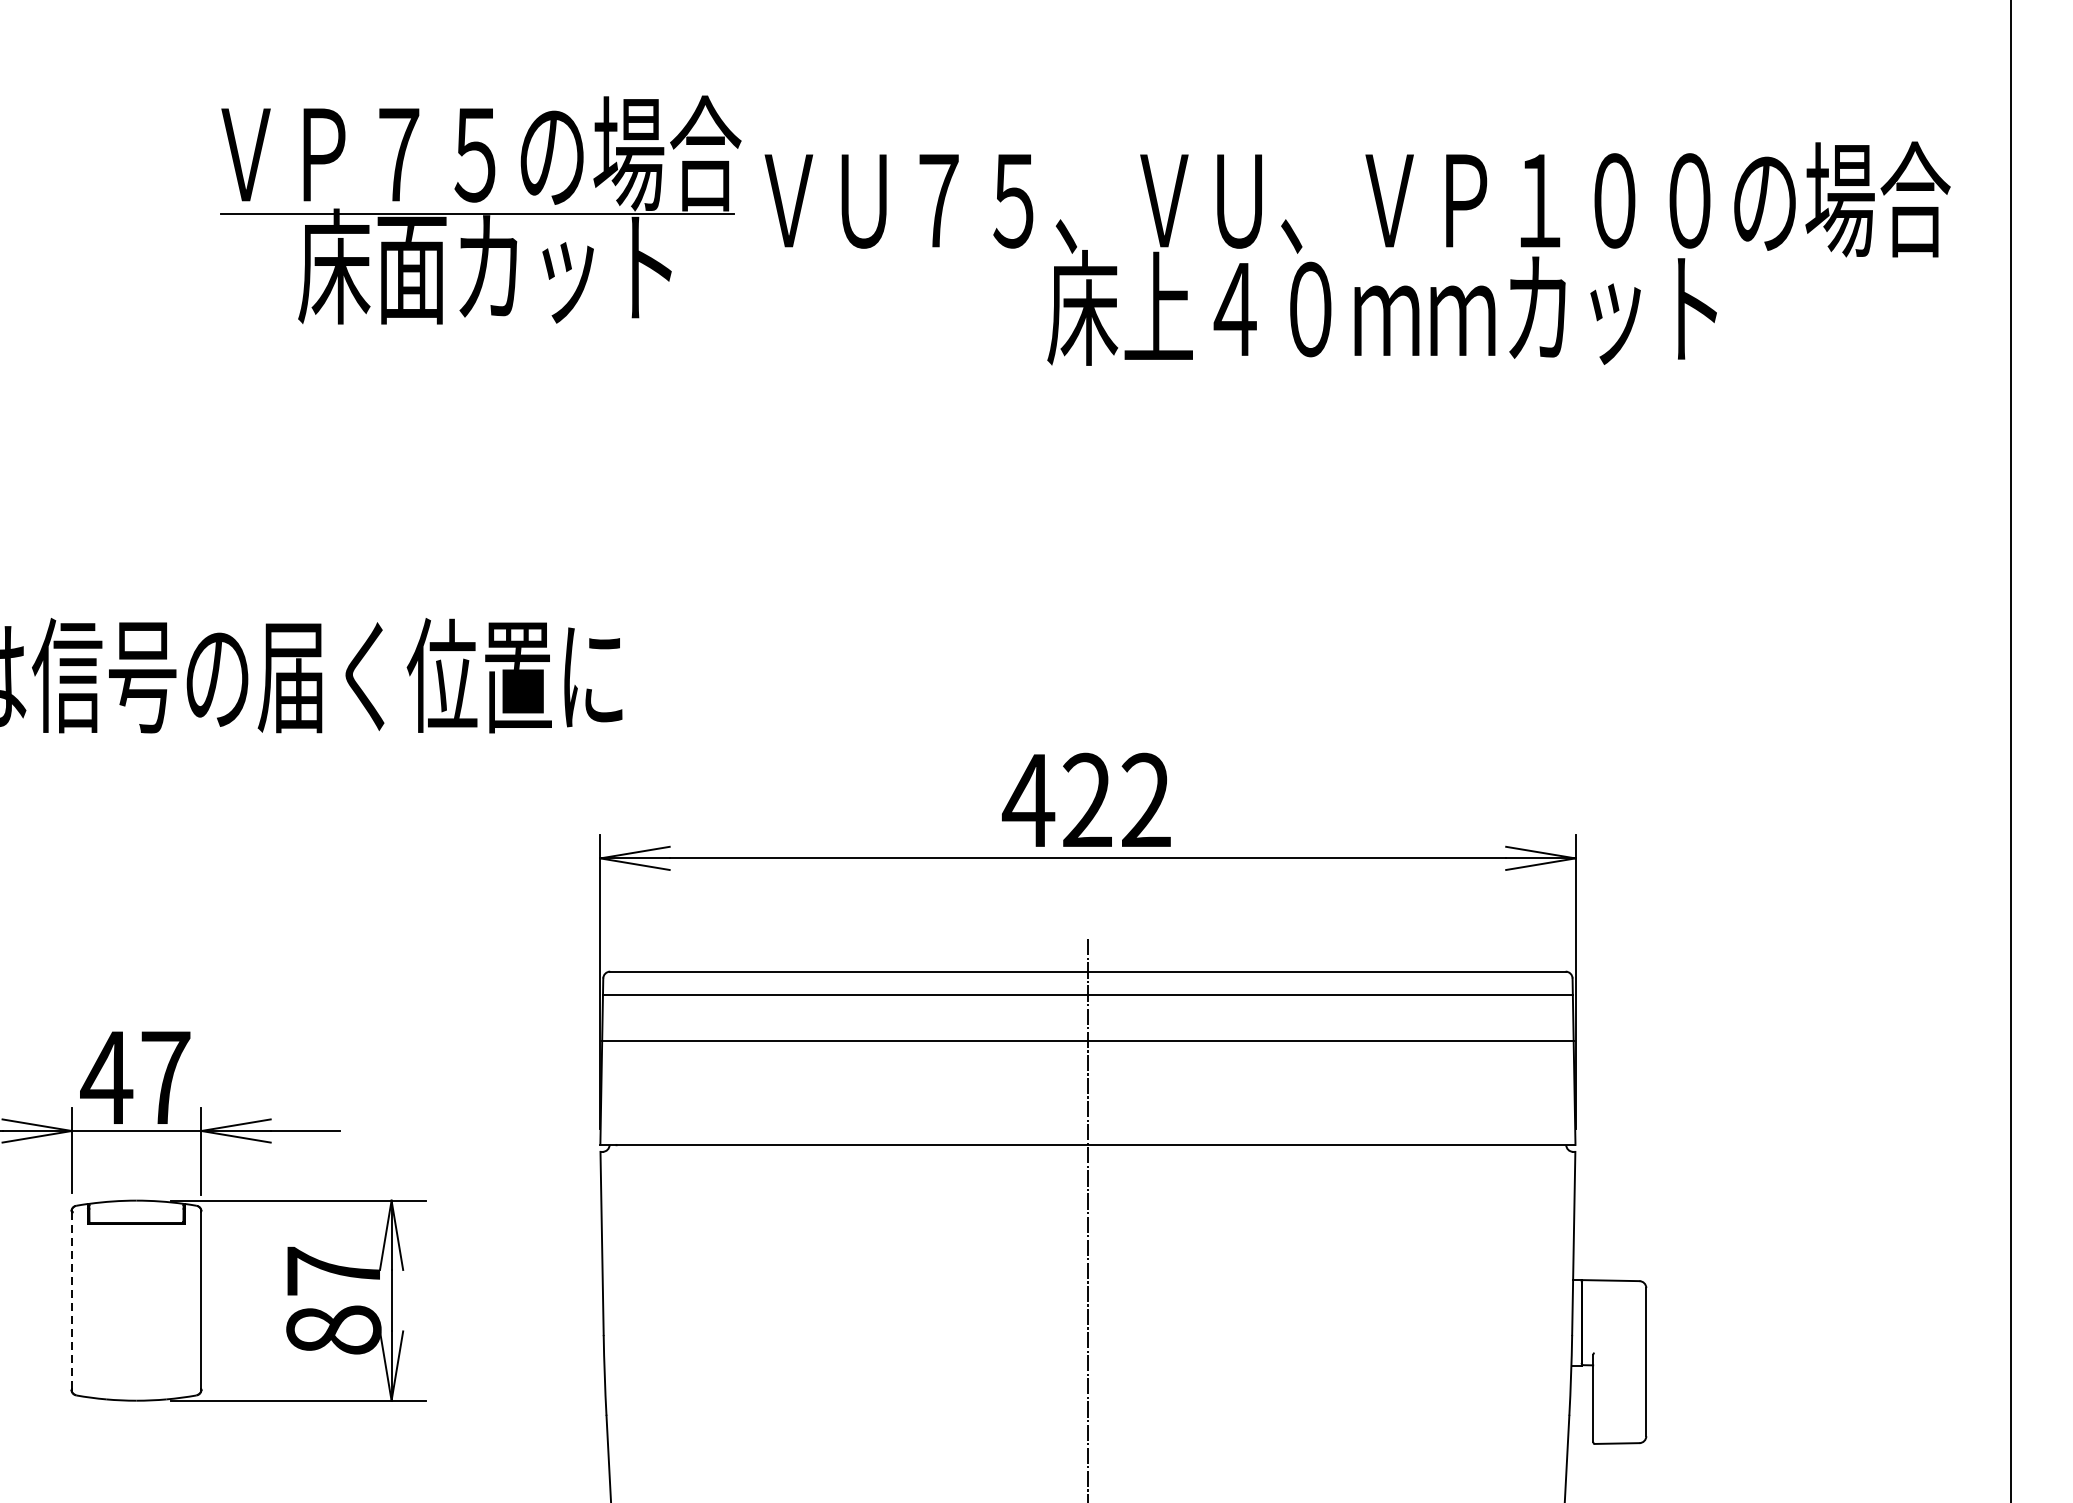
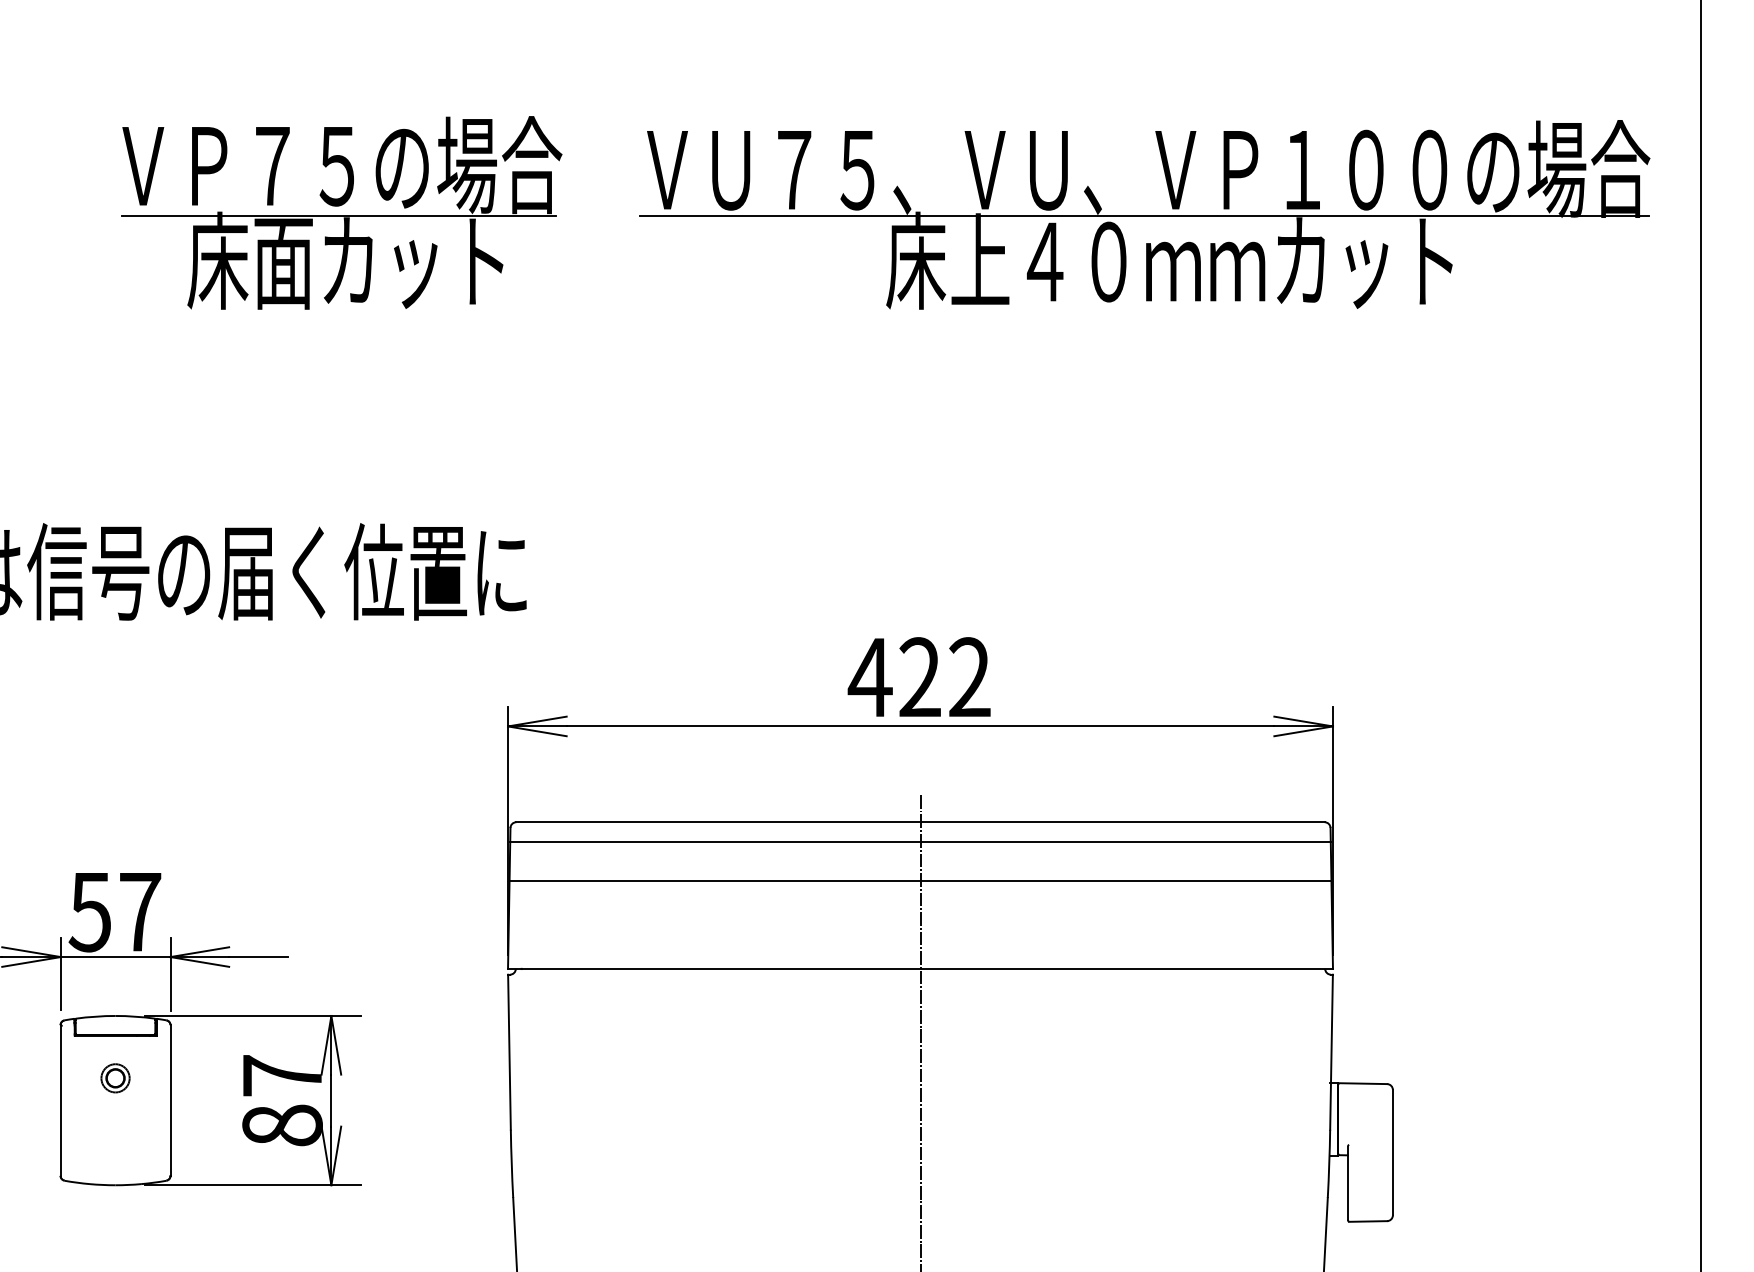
part: (480, 209) -> (341, 212), moved
line: (1351, 255) -> (1143, 216), added
text: (105, 1078) -> (89, 912), 47 -> 57
part: (136, 1274) -> (115, 1078), added
line: (71, 1300) -> (60, 1100), dashed -> solid

